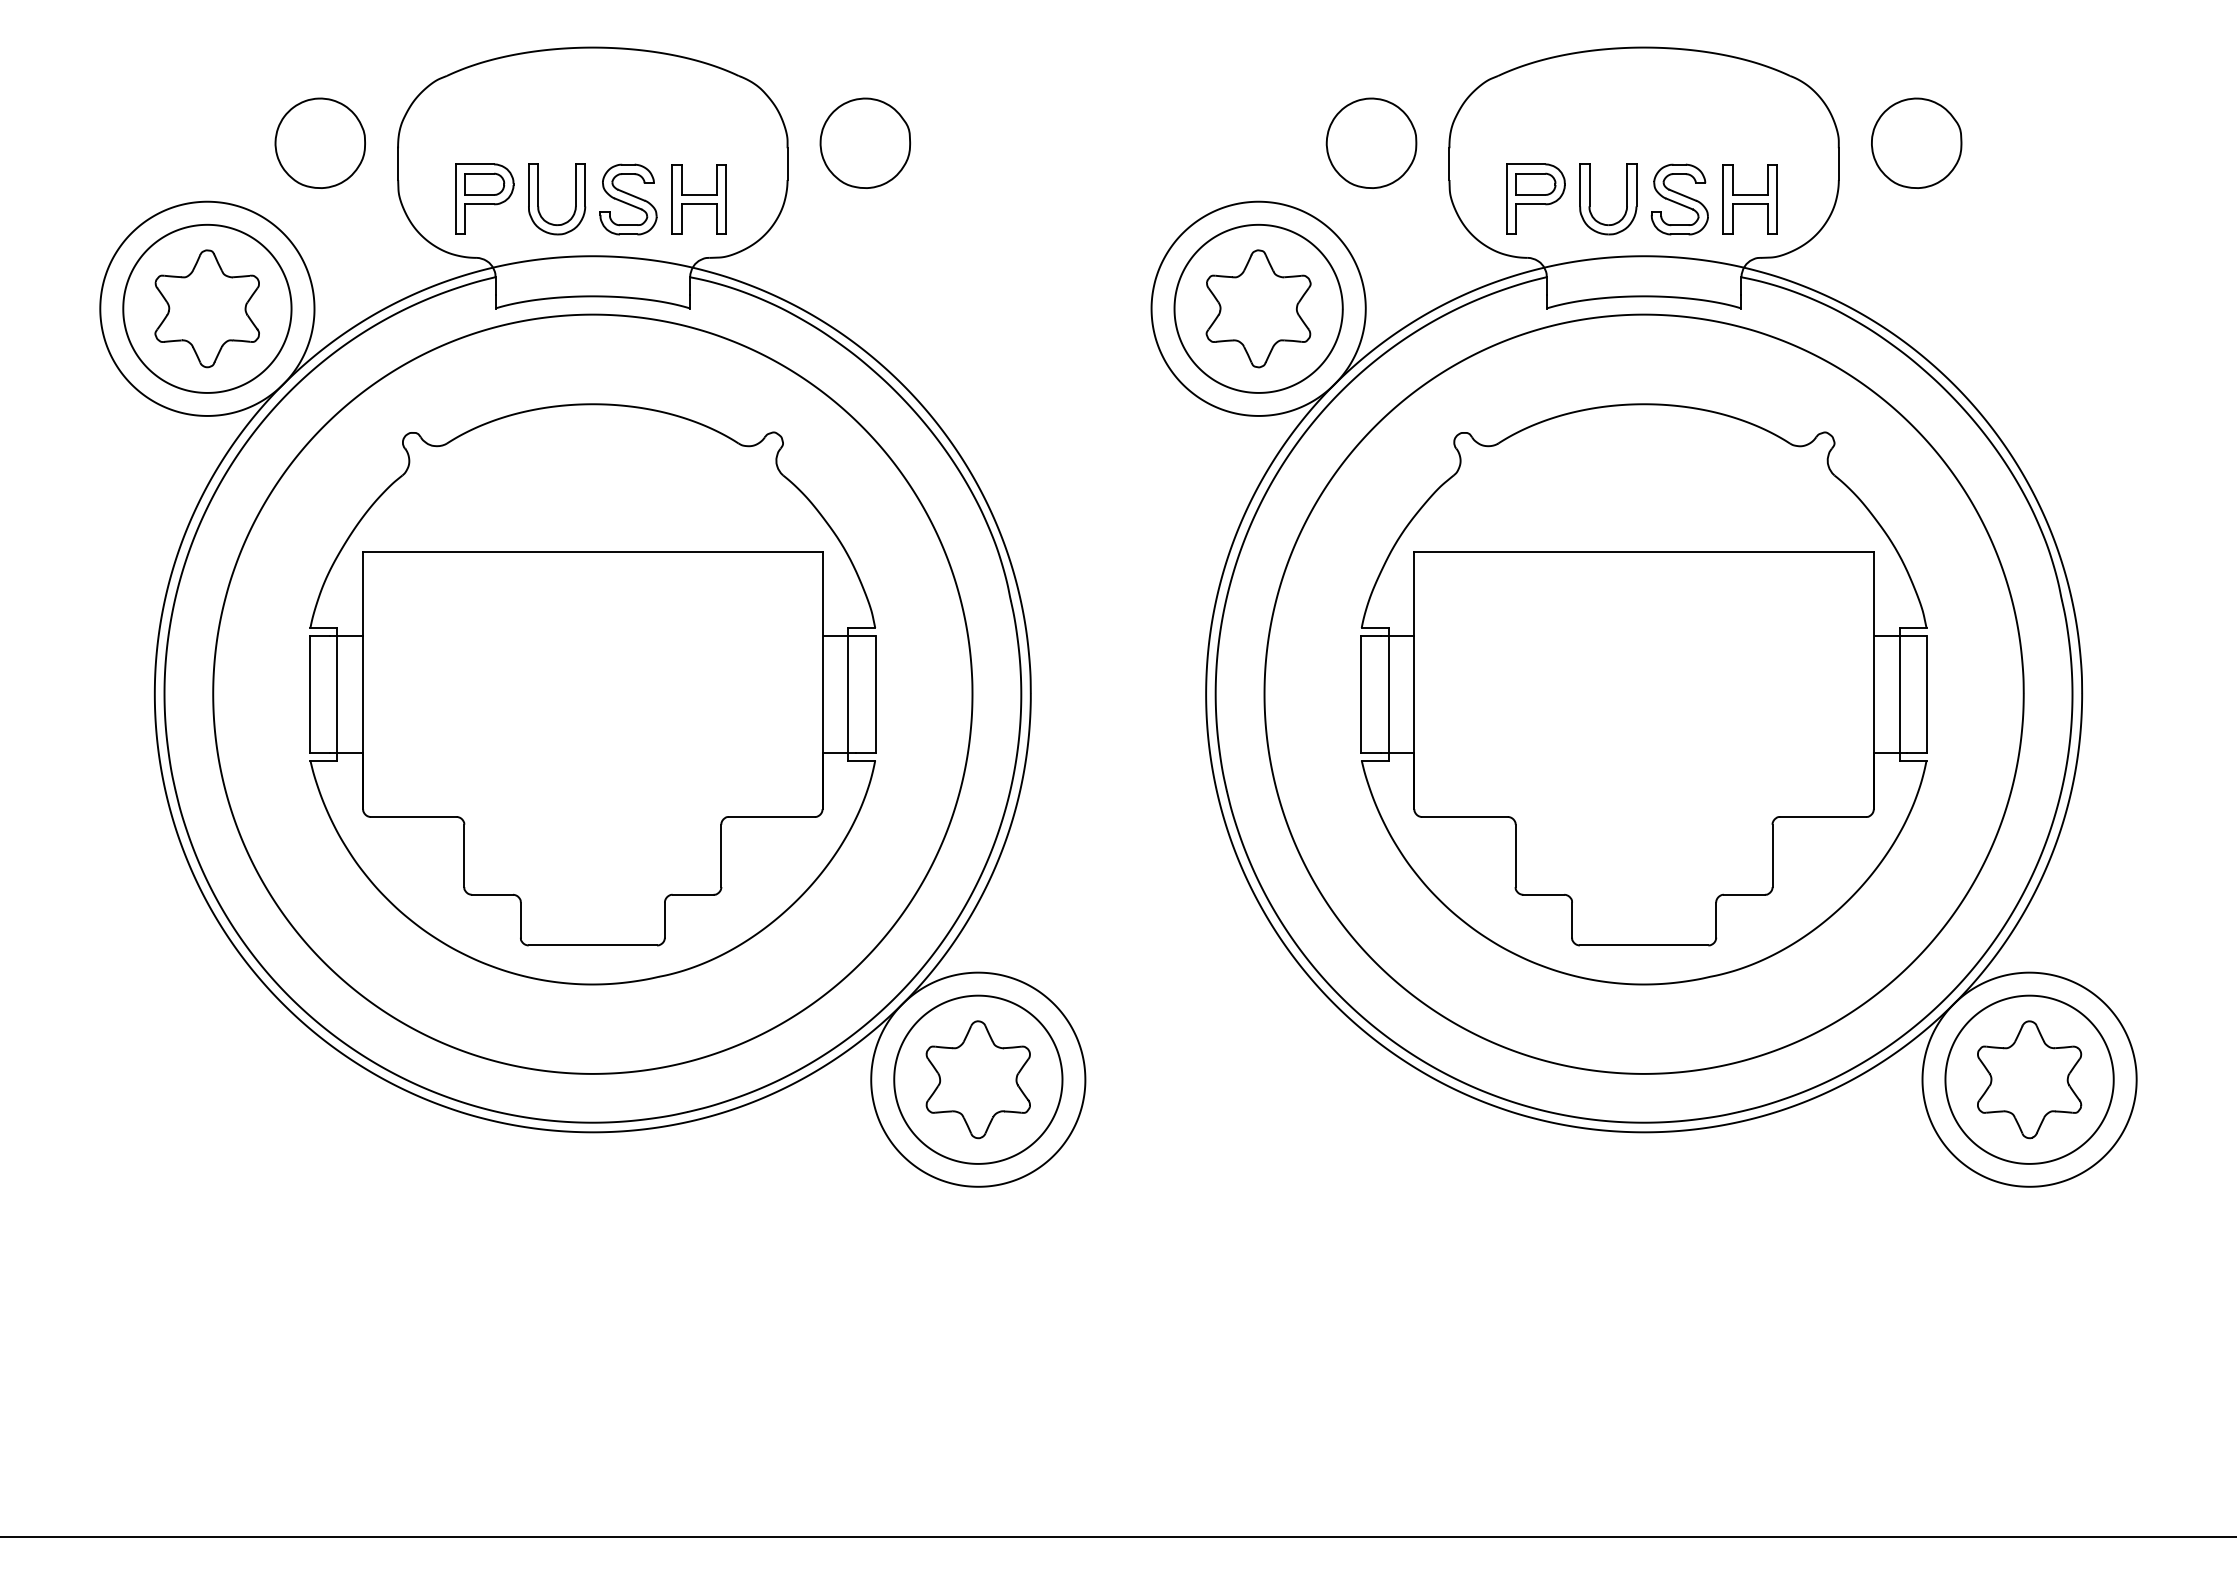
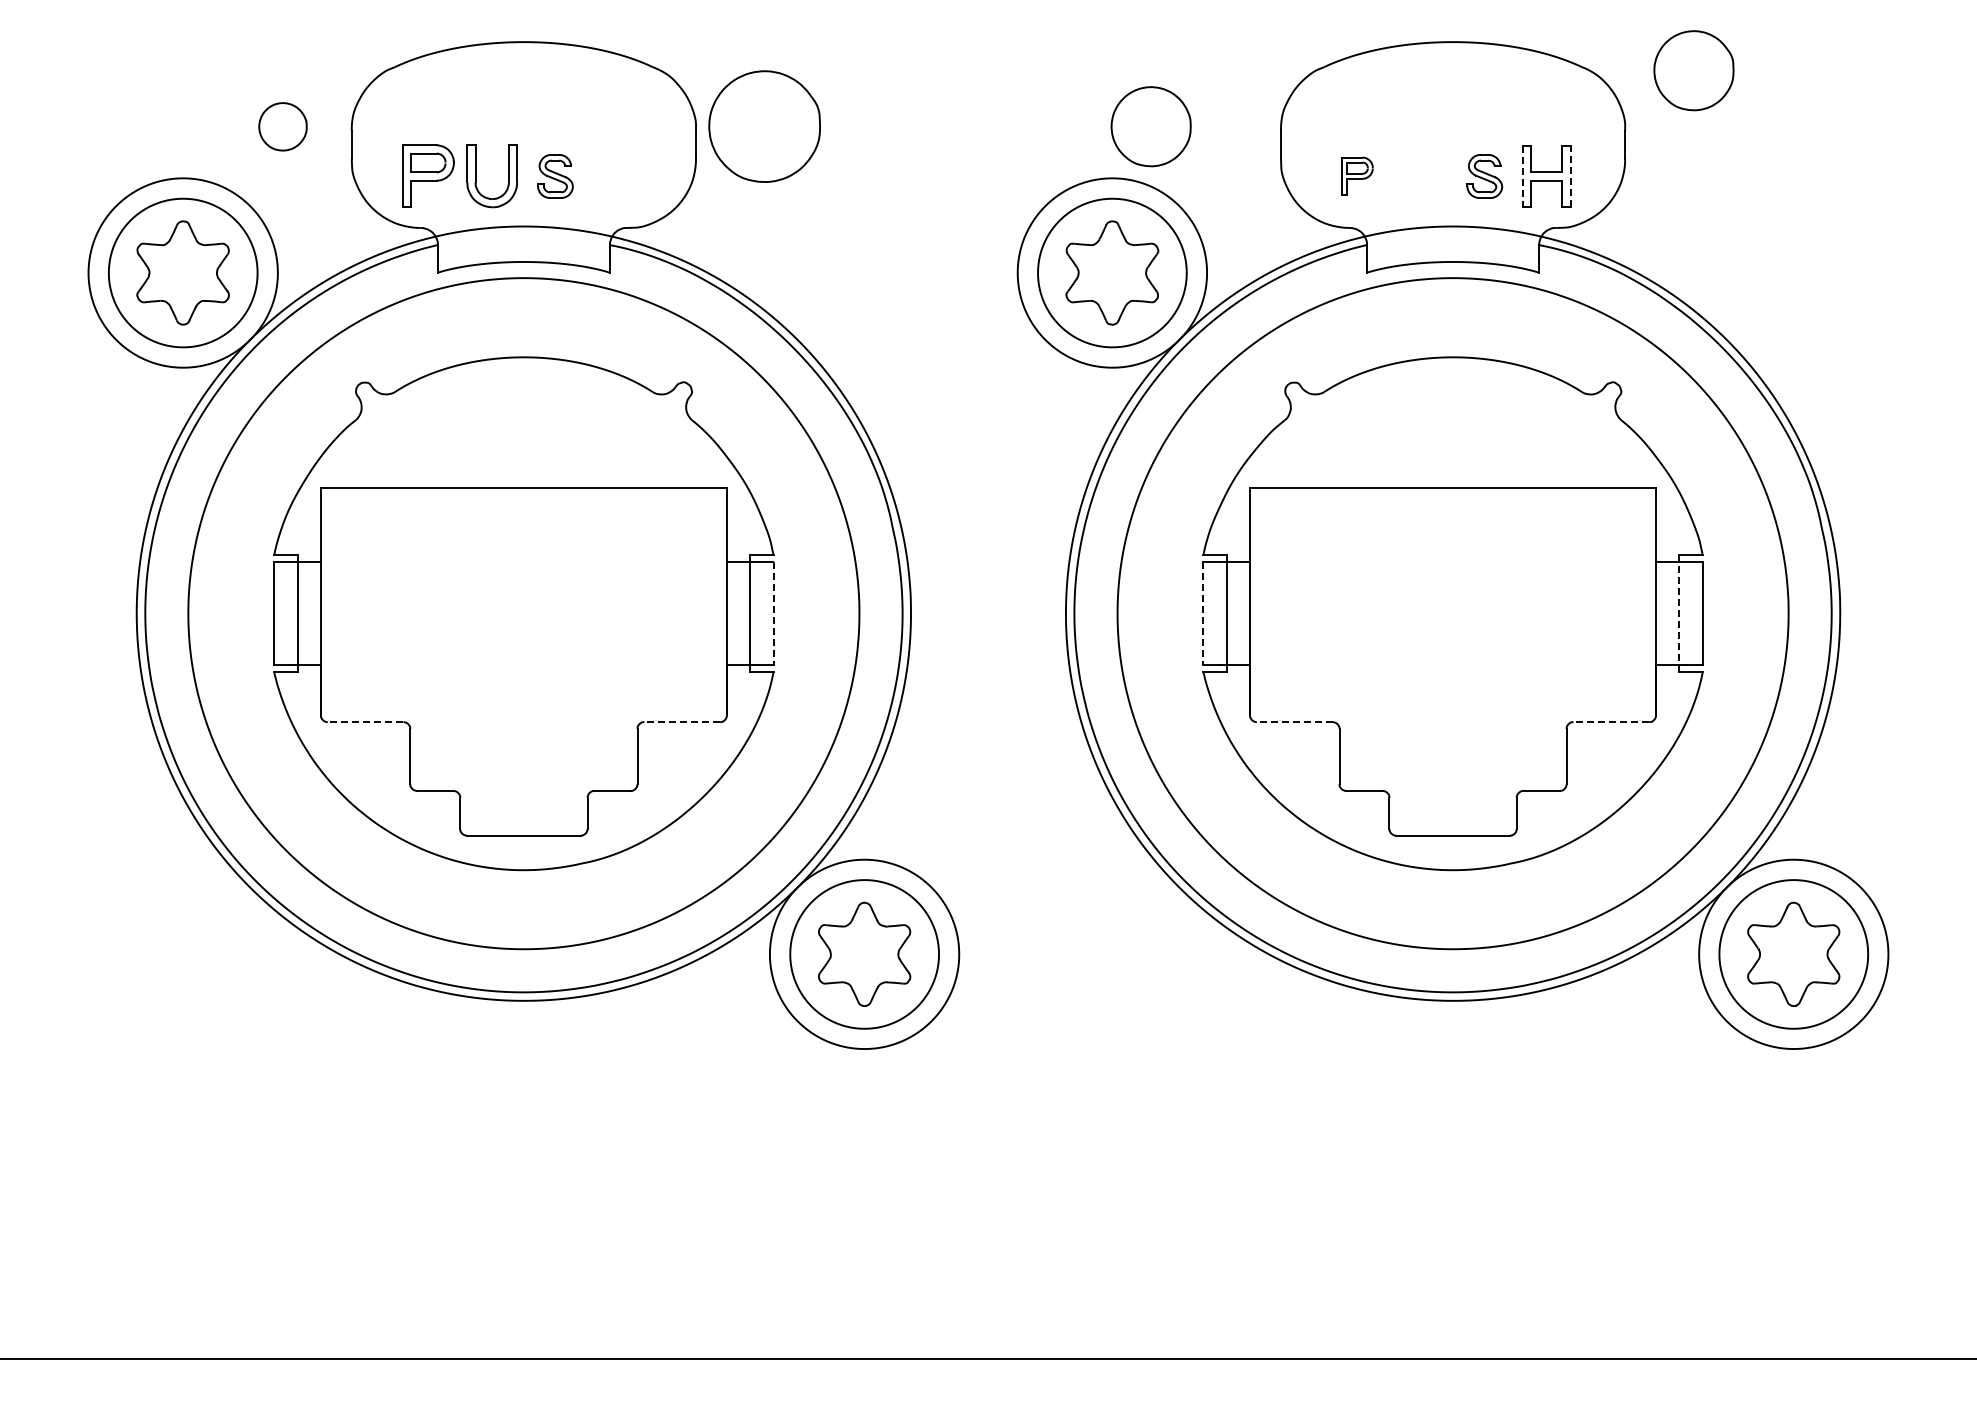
part: (319, 143) -> (282, 126), size x0.6
part: (865, 143) -> (764, 126), size x1.4
part: (1370, 143) -> (1150, 126), moved
part: (1916, 143) -> (1693, 70), moved
part: (1535, 198) -> (1357, 175), size x0.6
part: (628, 199) -> (555, 176), size x0.7
part: (698, 199) -> (617, 176), removed
part: (1590, 199) -> (1405, 176), removed
part: (1679, 199) -> (1484, 176), size x0.7
line: (1723, 199) -> (1523, 176), solid -> dashed
line: (1776, 199) -> (1570, 176), solid -> dashed
line: (875, 694) -> (773, 613), solid -> dashed
line: (1361, 694) -> (1203, 613), solid -> dashed
line: (1899, 694) -> (1678, 613), solid -> dashed
line: (413, 817) -> (365, 722), solid -> dashed
line: (772, 817) -> (682, 722), solid -> dashed
line: (1464, 817) -> (1294, 722), solid -> dashed
line: (1823, 817) -> (1611, 722), solid -> dashed

